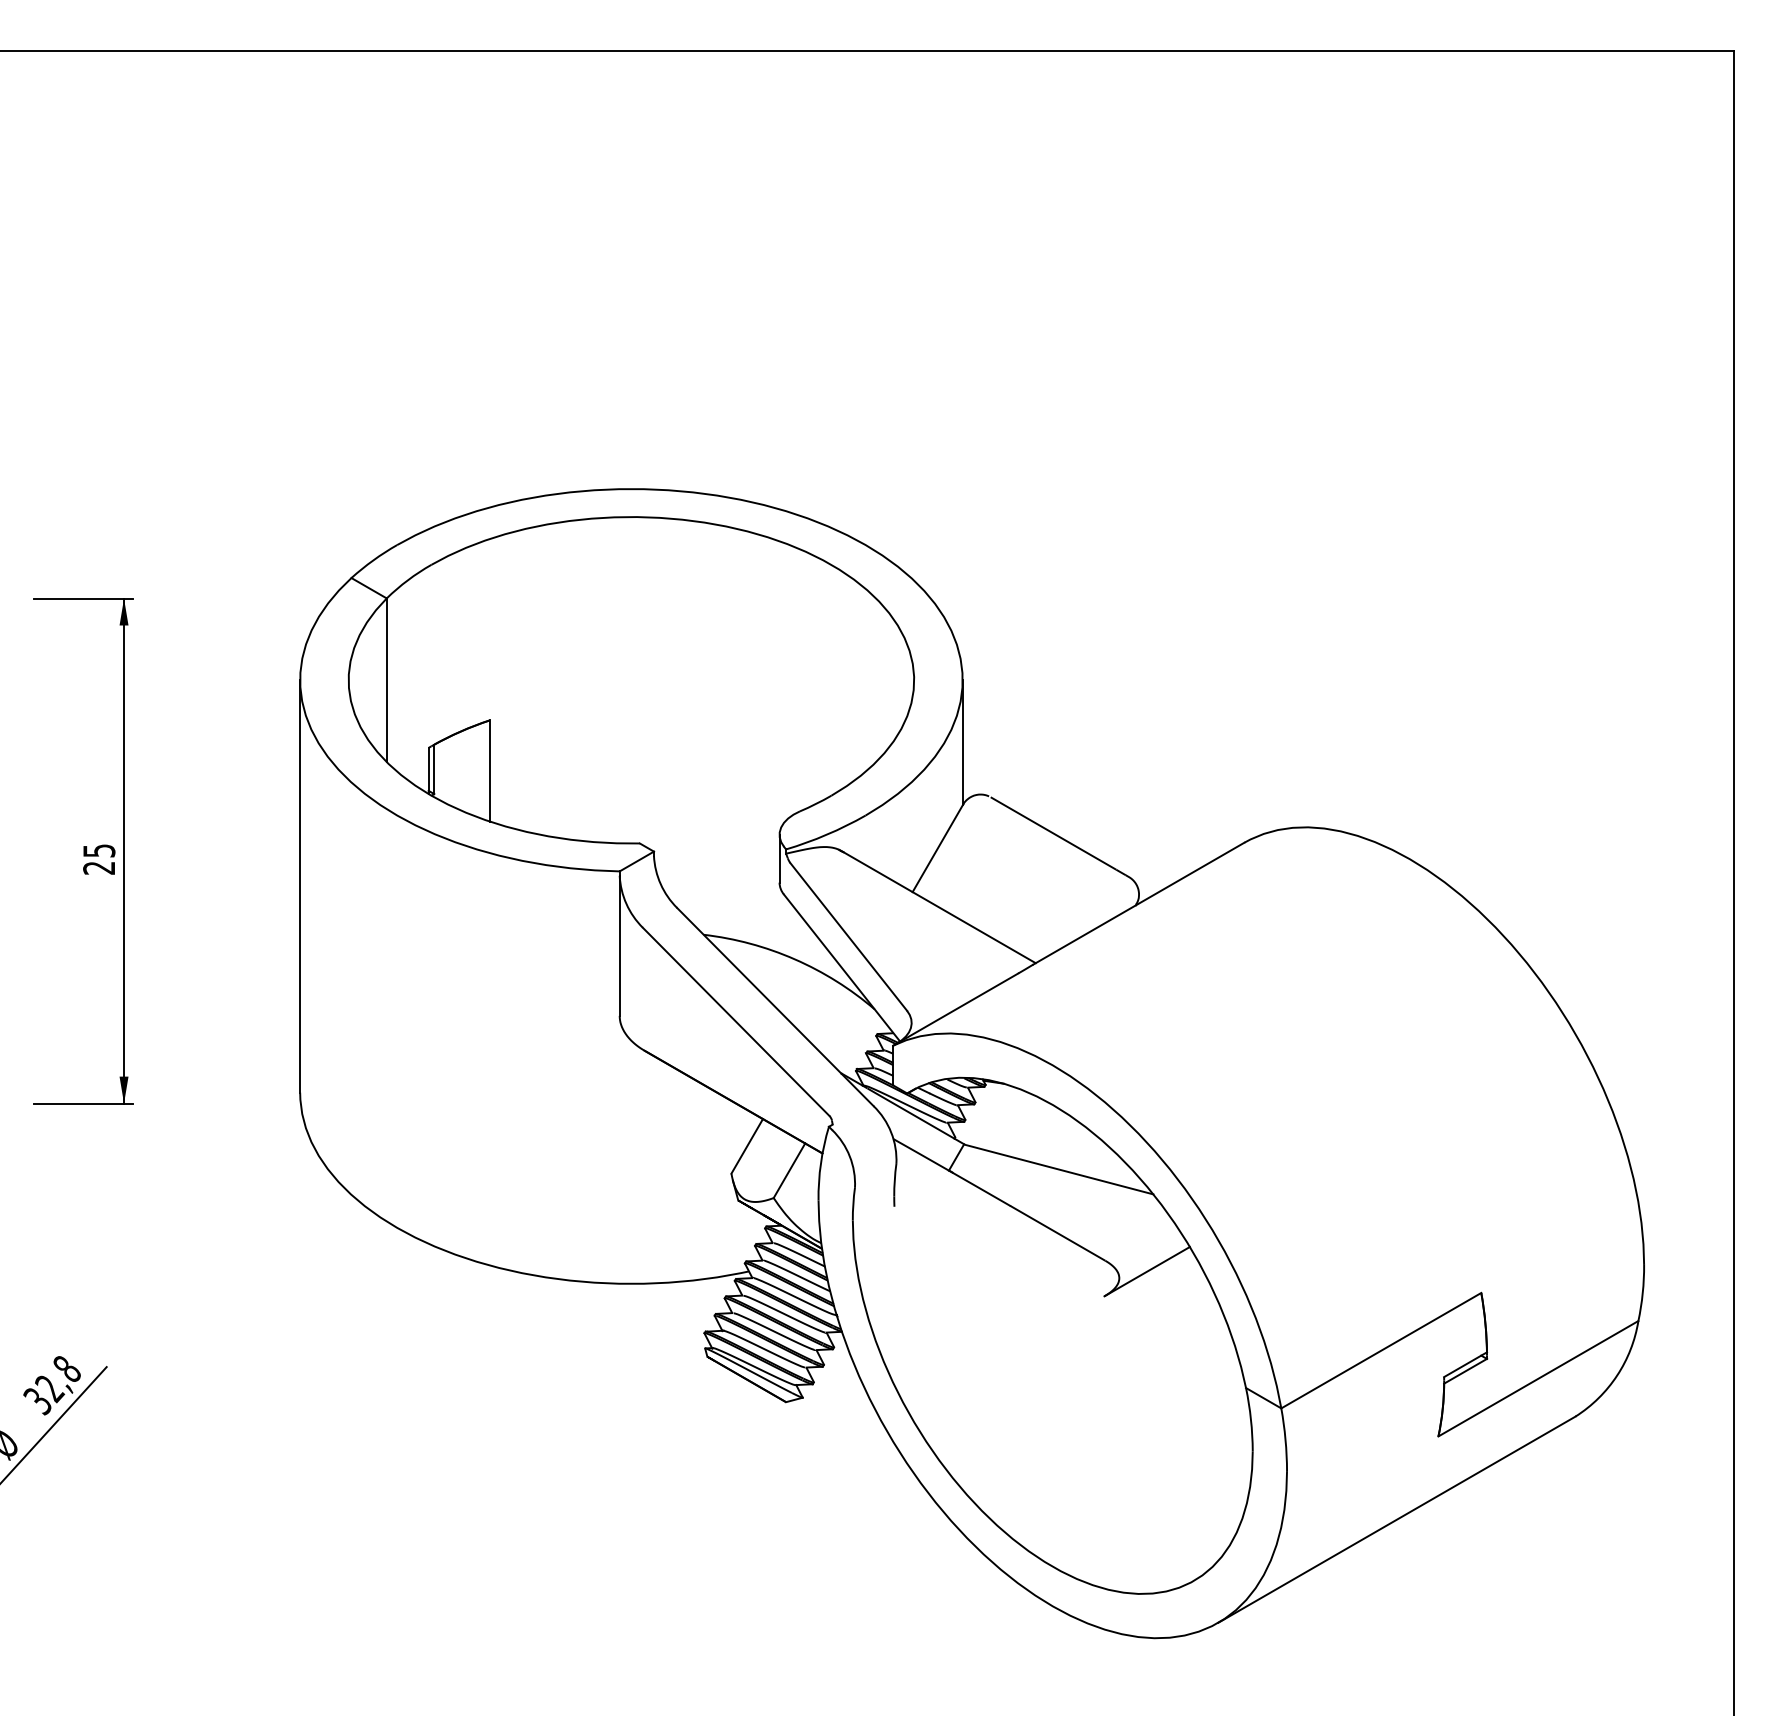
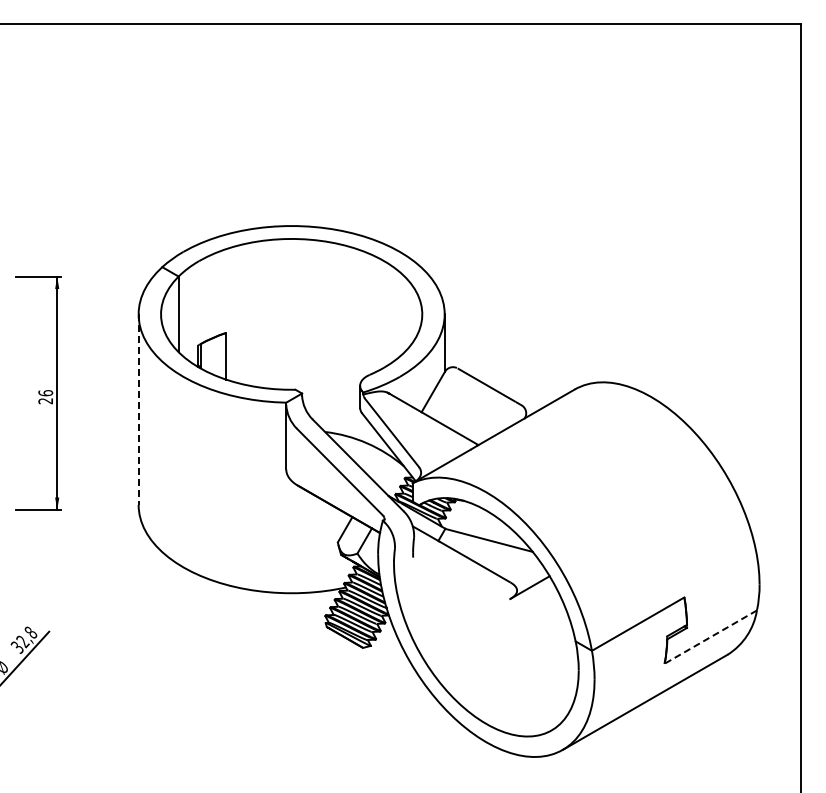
text: (98, 851) -> (45, 393), 25 -> 26
line: (299, 888) -> (138, 410), solid -> dashed
line: (1537, 1379) -> (710, 637), solid -> dashed

